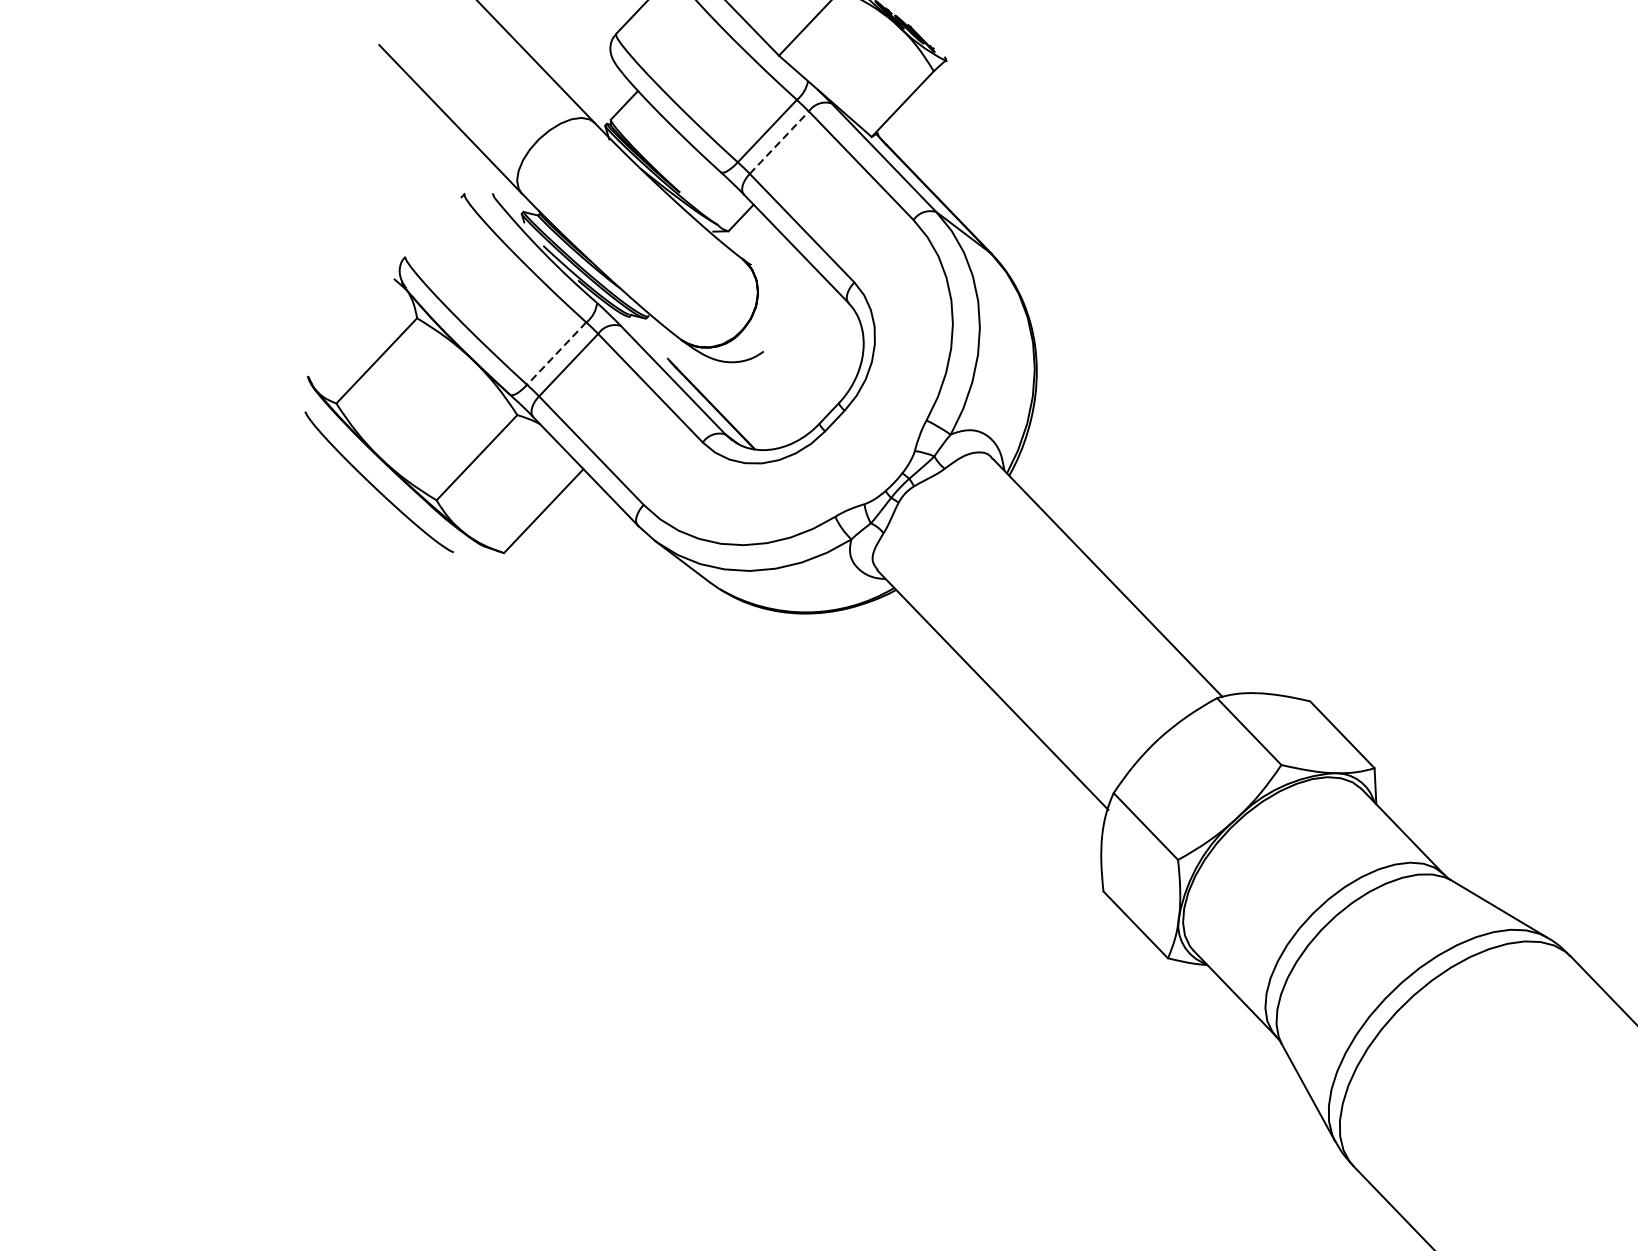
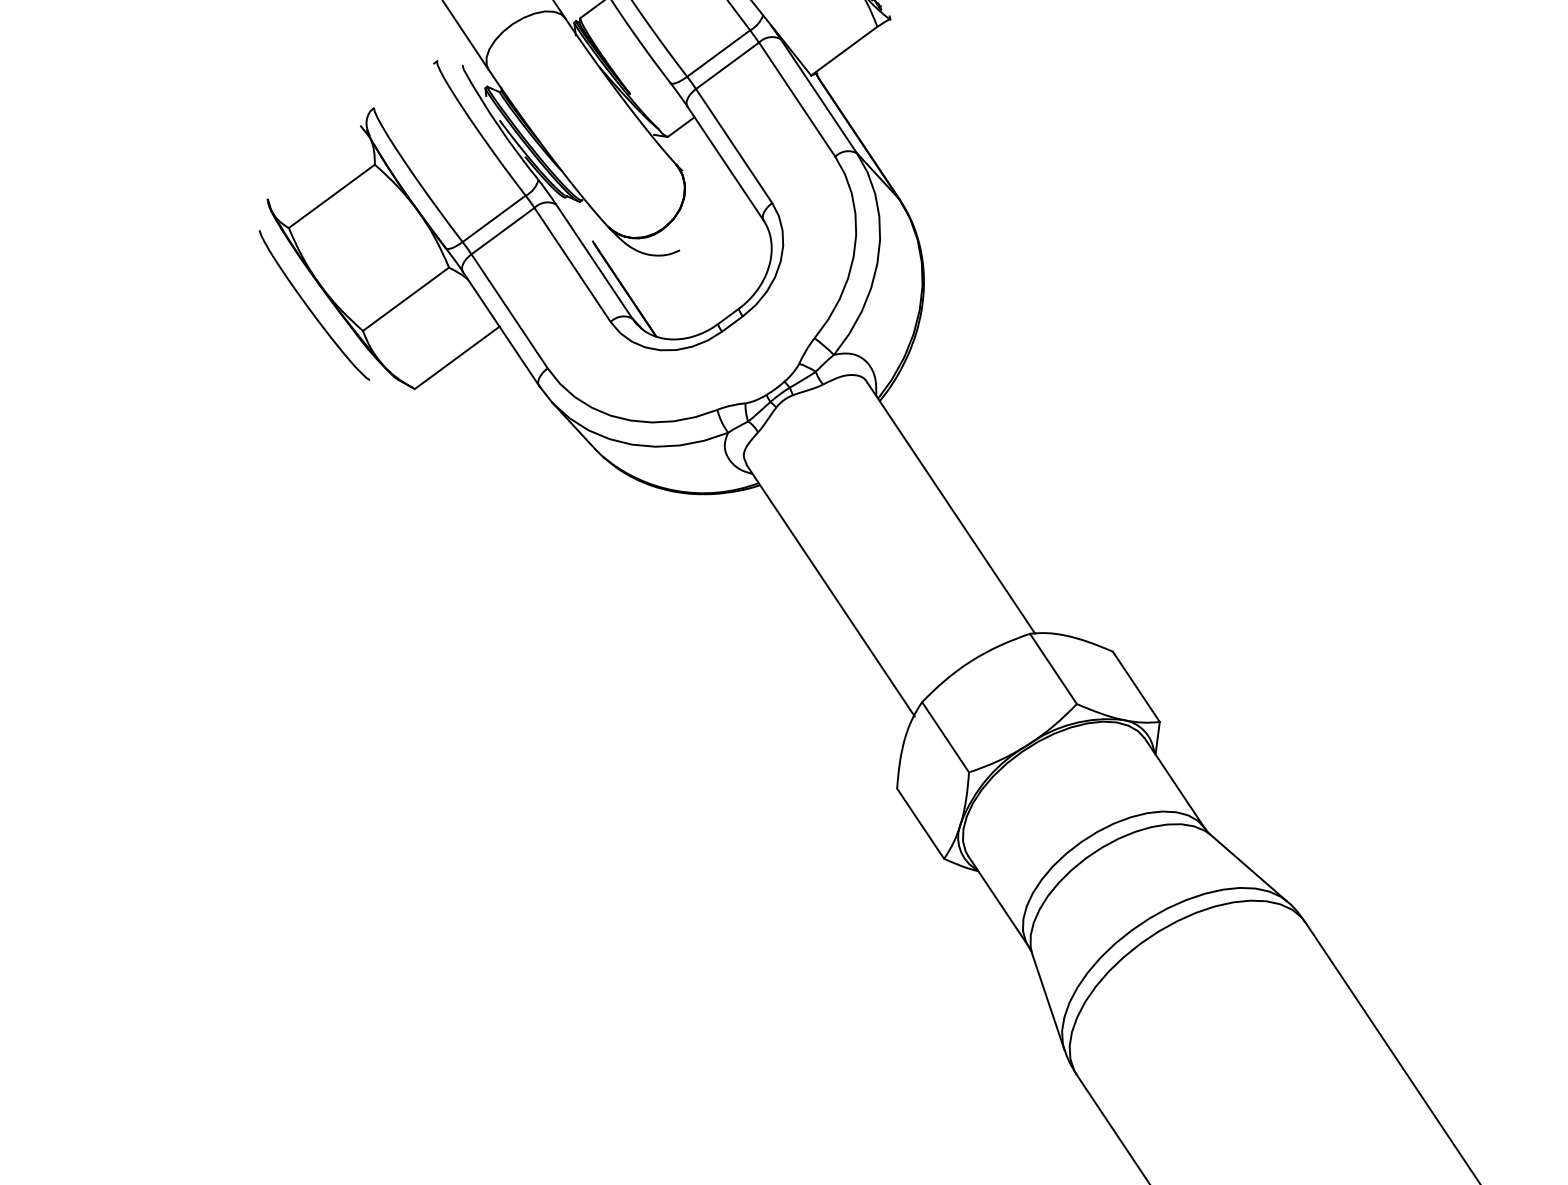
line: (779, 142) -> (727, 65), dashed -> solid
line: (556, 354) -> (493, 219), dashed -> solid

